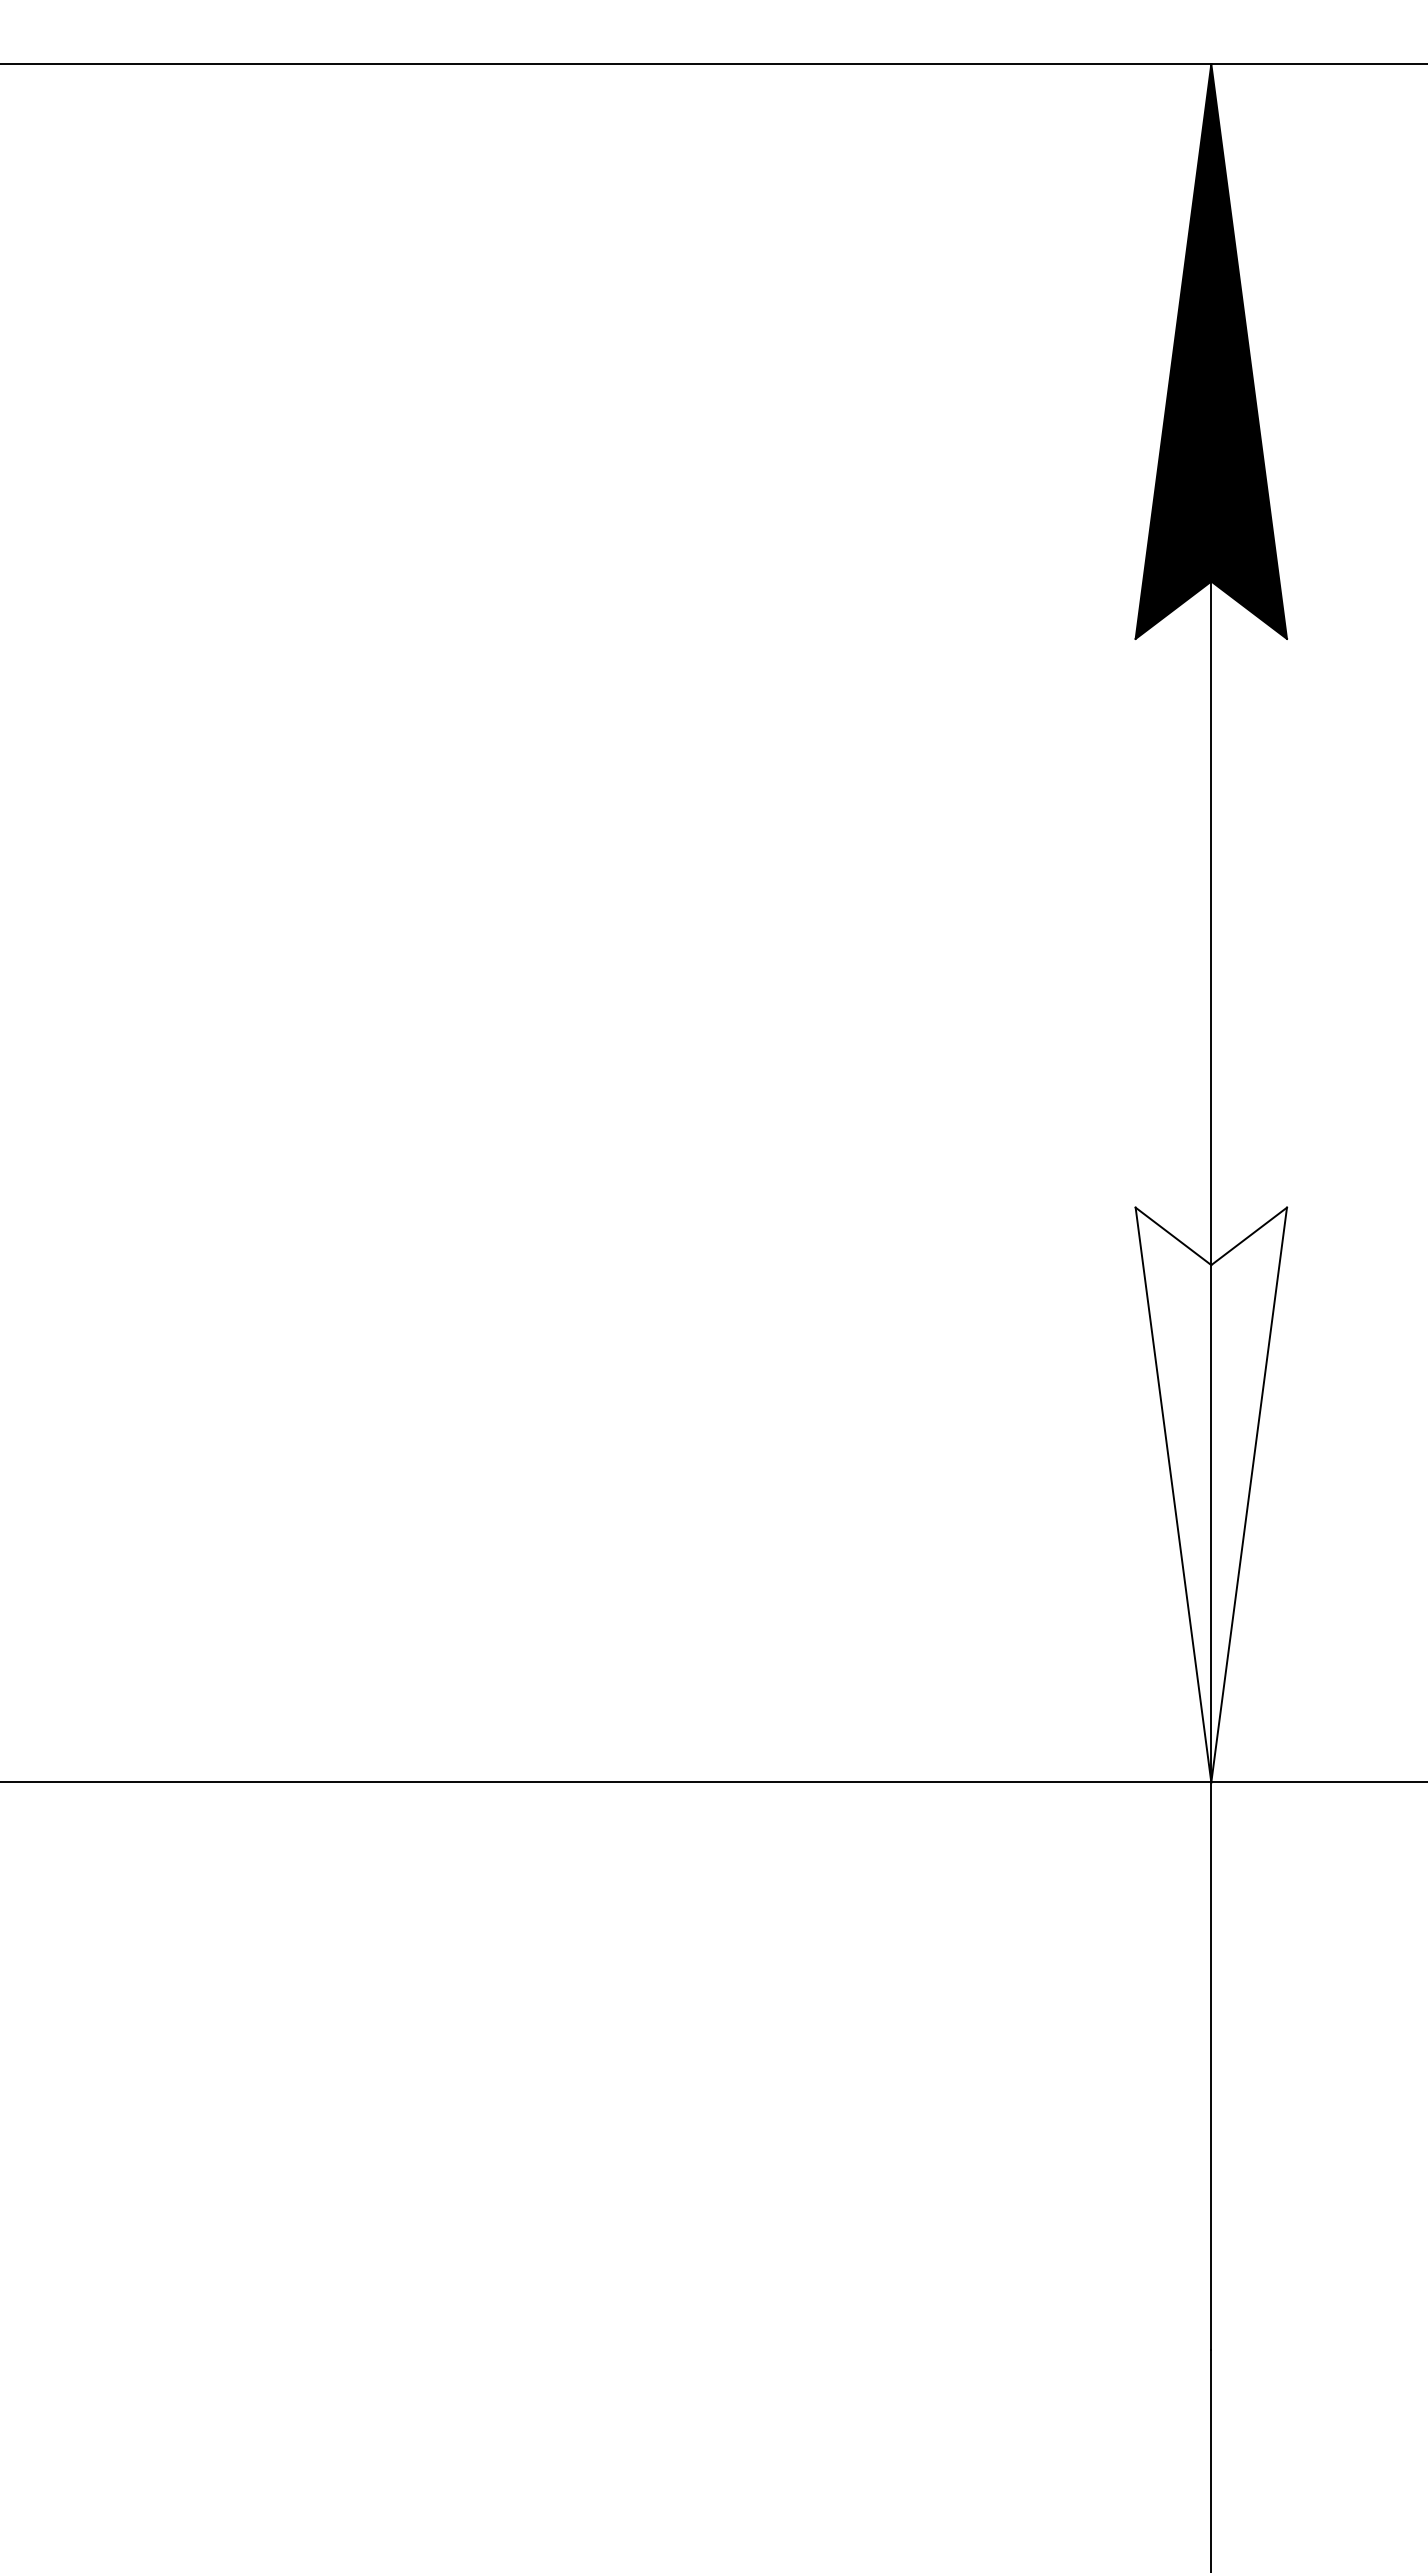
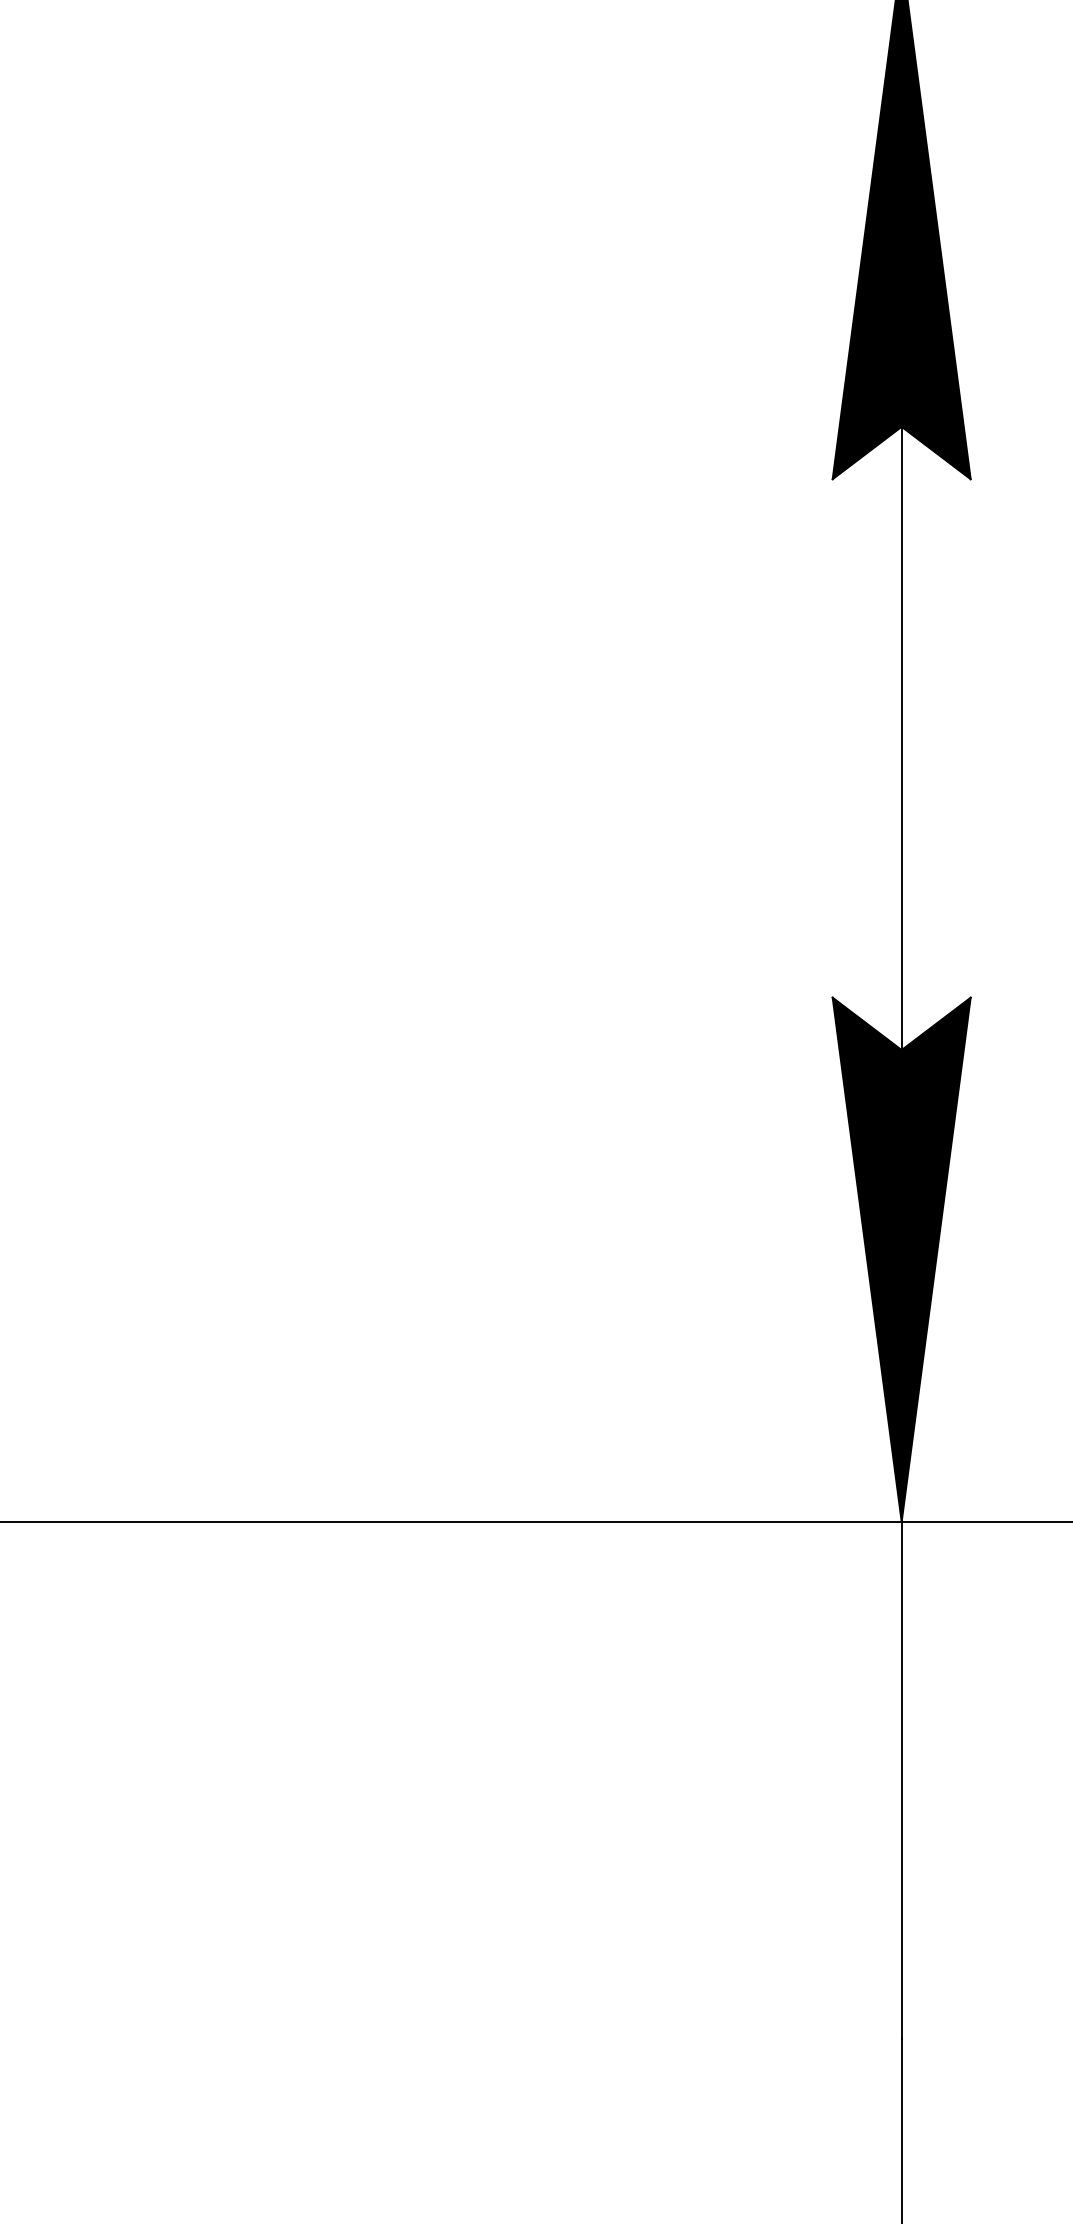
fill: (1211, 1494) -> (901, 1259), added

